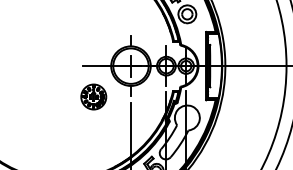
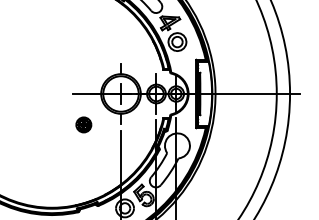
part: (93, 96) -> (83, 124), size x0.6

